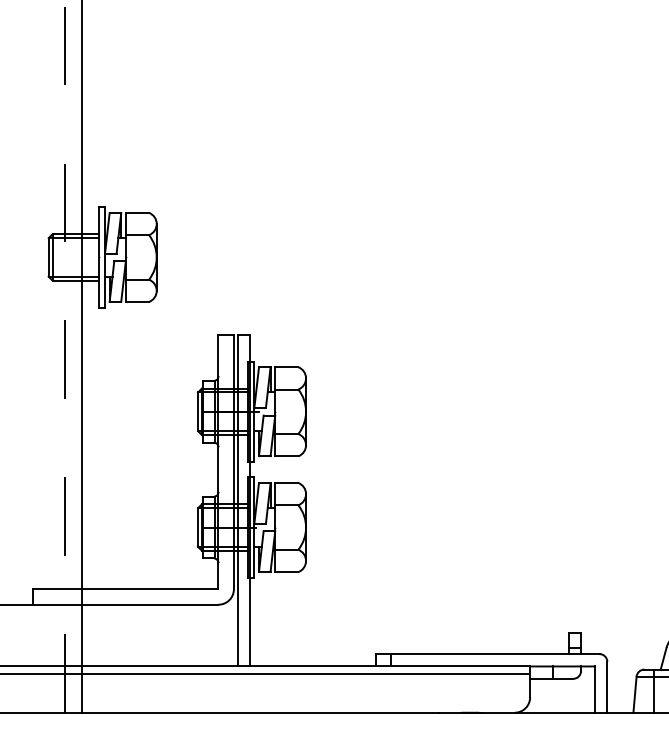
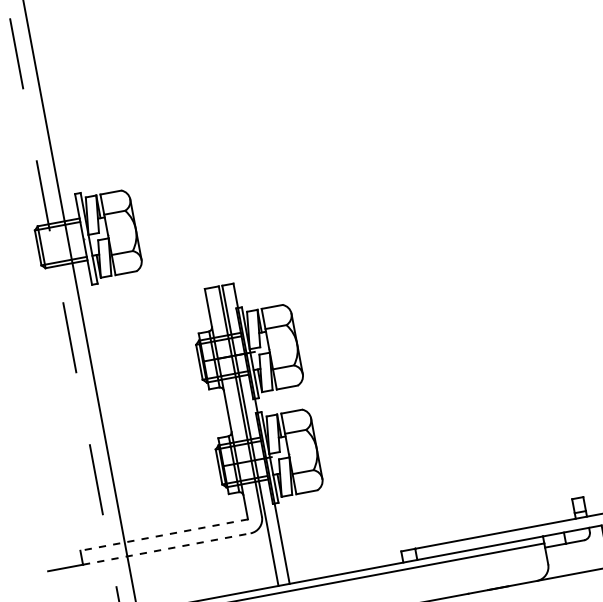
line: (125, 589) -> (163, 535), solid -> dashed
line: (125, 604) -> (166, 548), solid -> dashed

